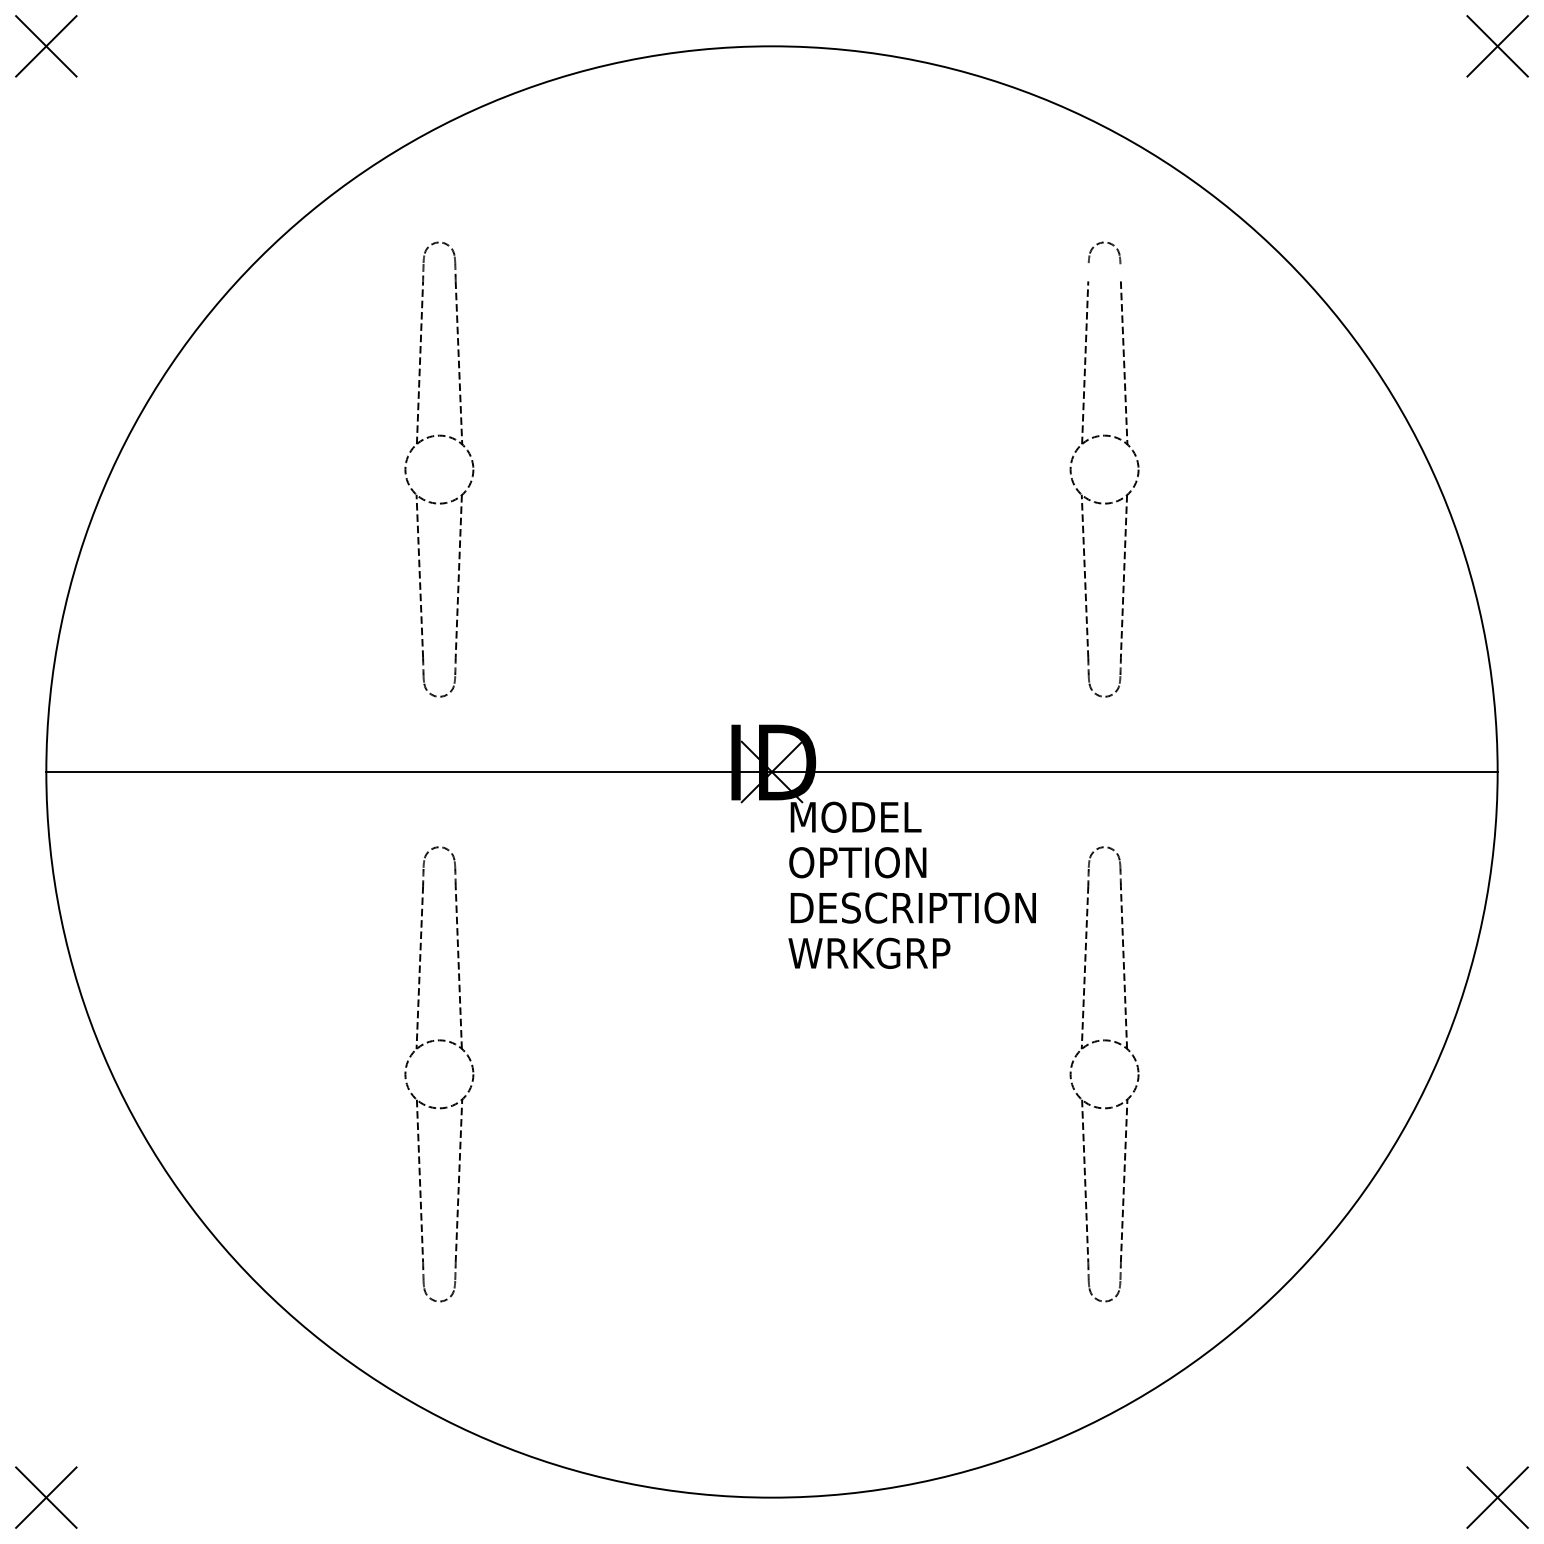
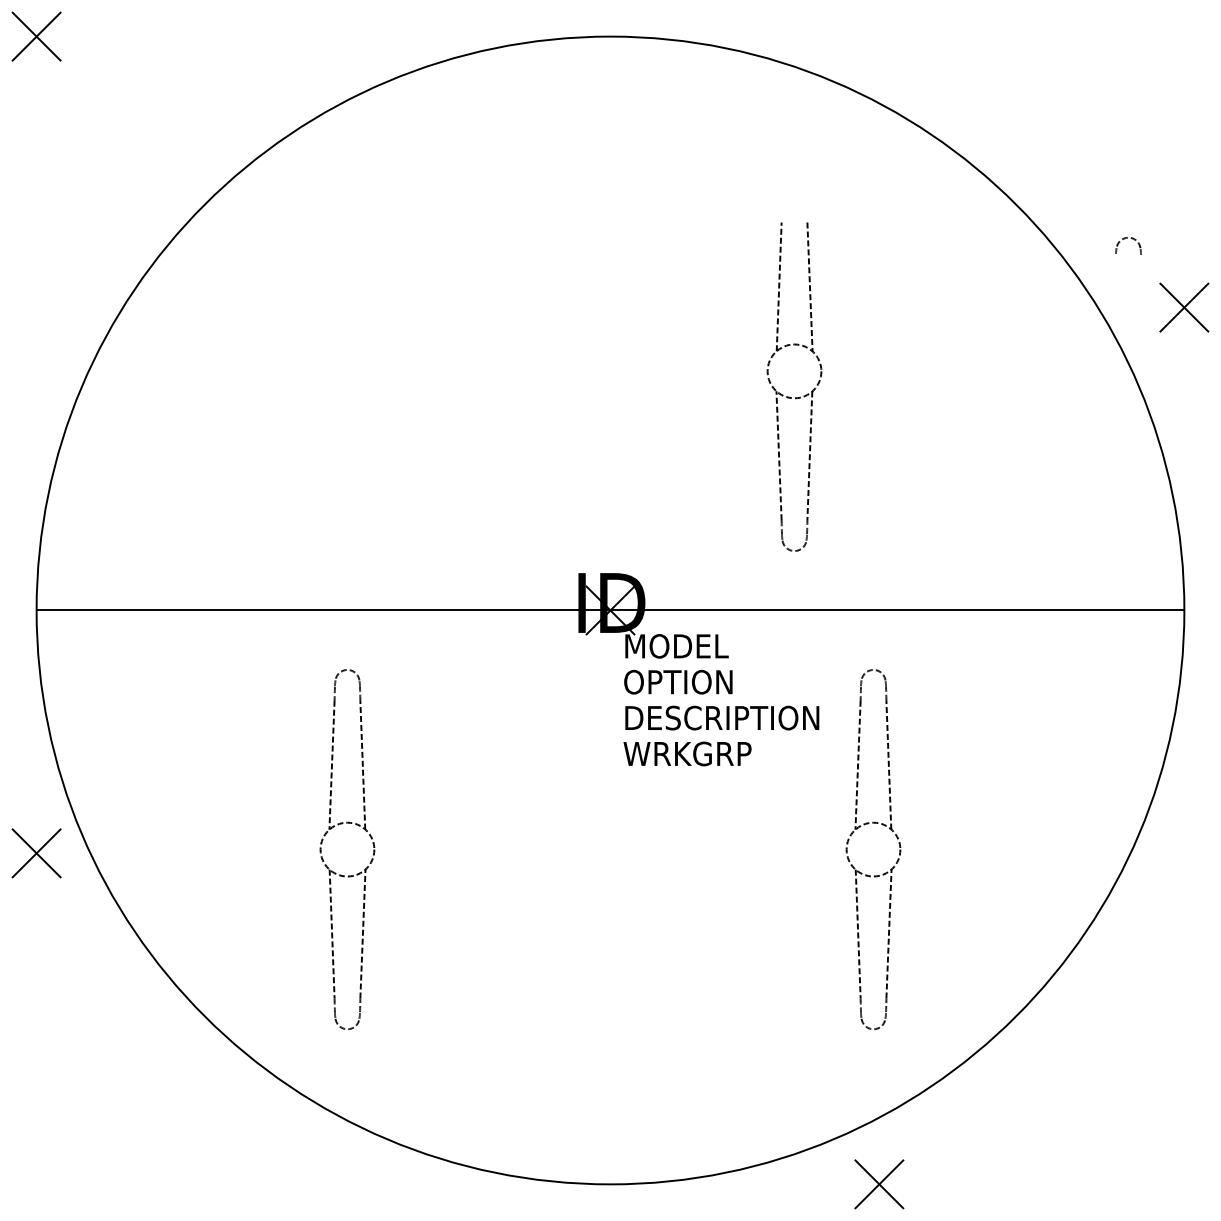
part: (1497, 46) -> (1184, 307), moved
part: (1100, 244) -> (1125, 239), moved
part: (431, 438) -> (341, 346), removed
part: (1105, 502) -> (795, 397), moved
part: (46, 1497) -> (36, 853), moved
part: (1497, 1497) -> (879, 1184), moved

